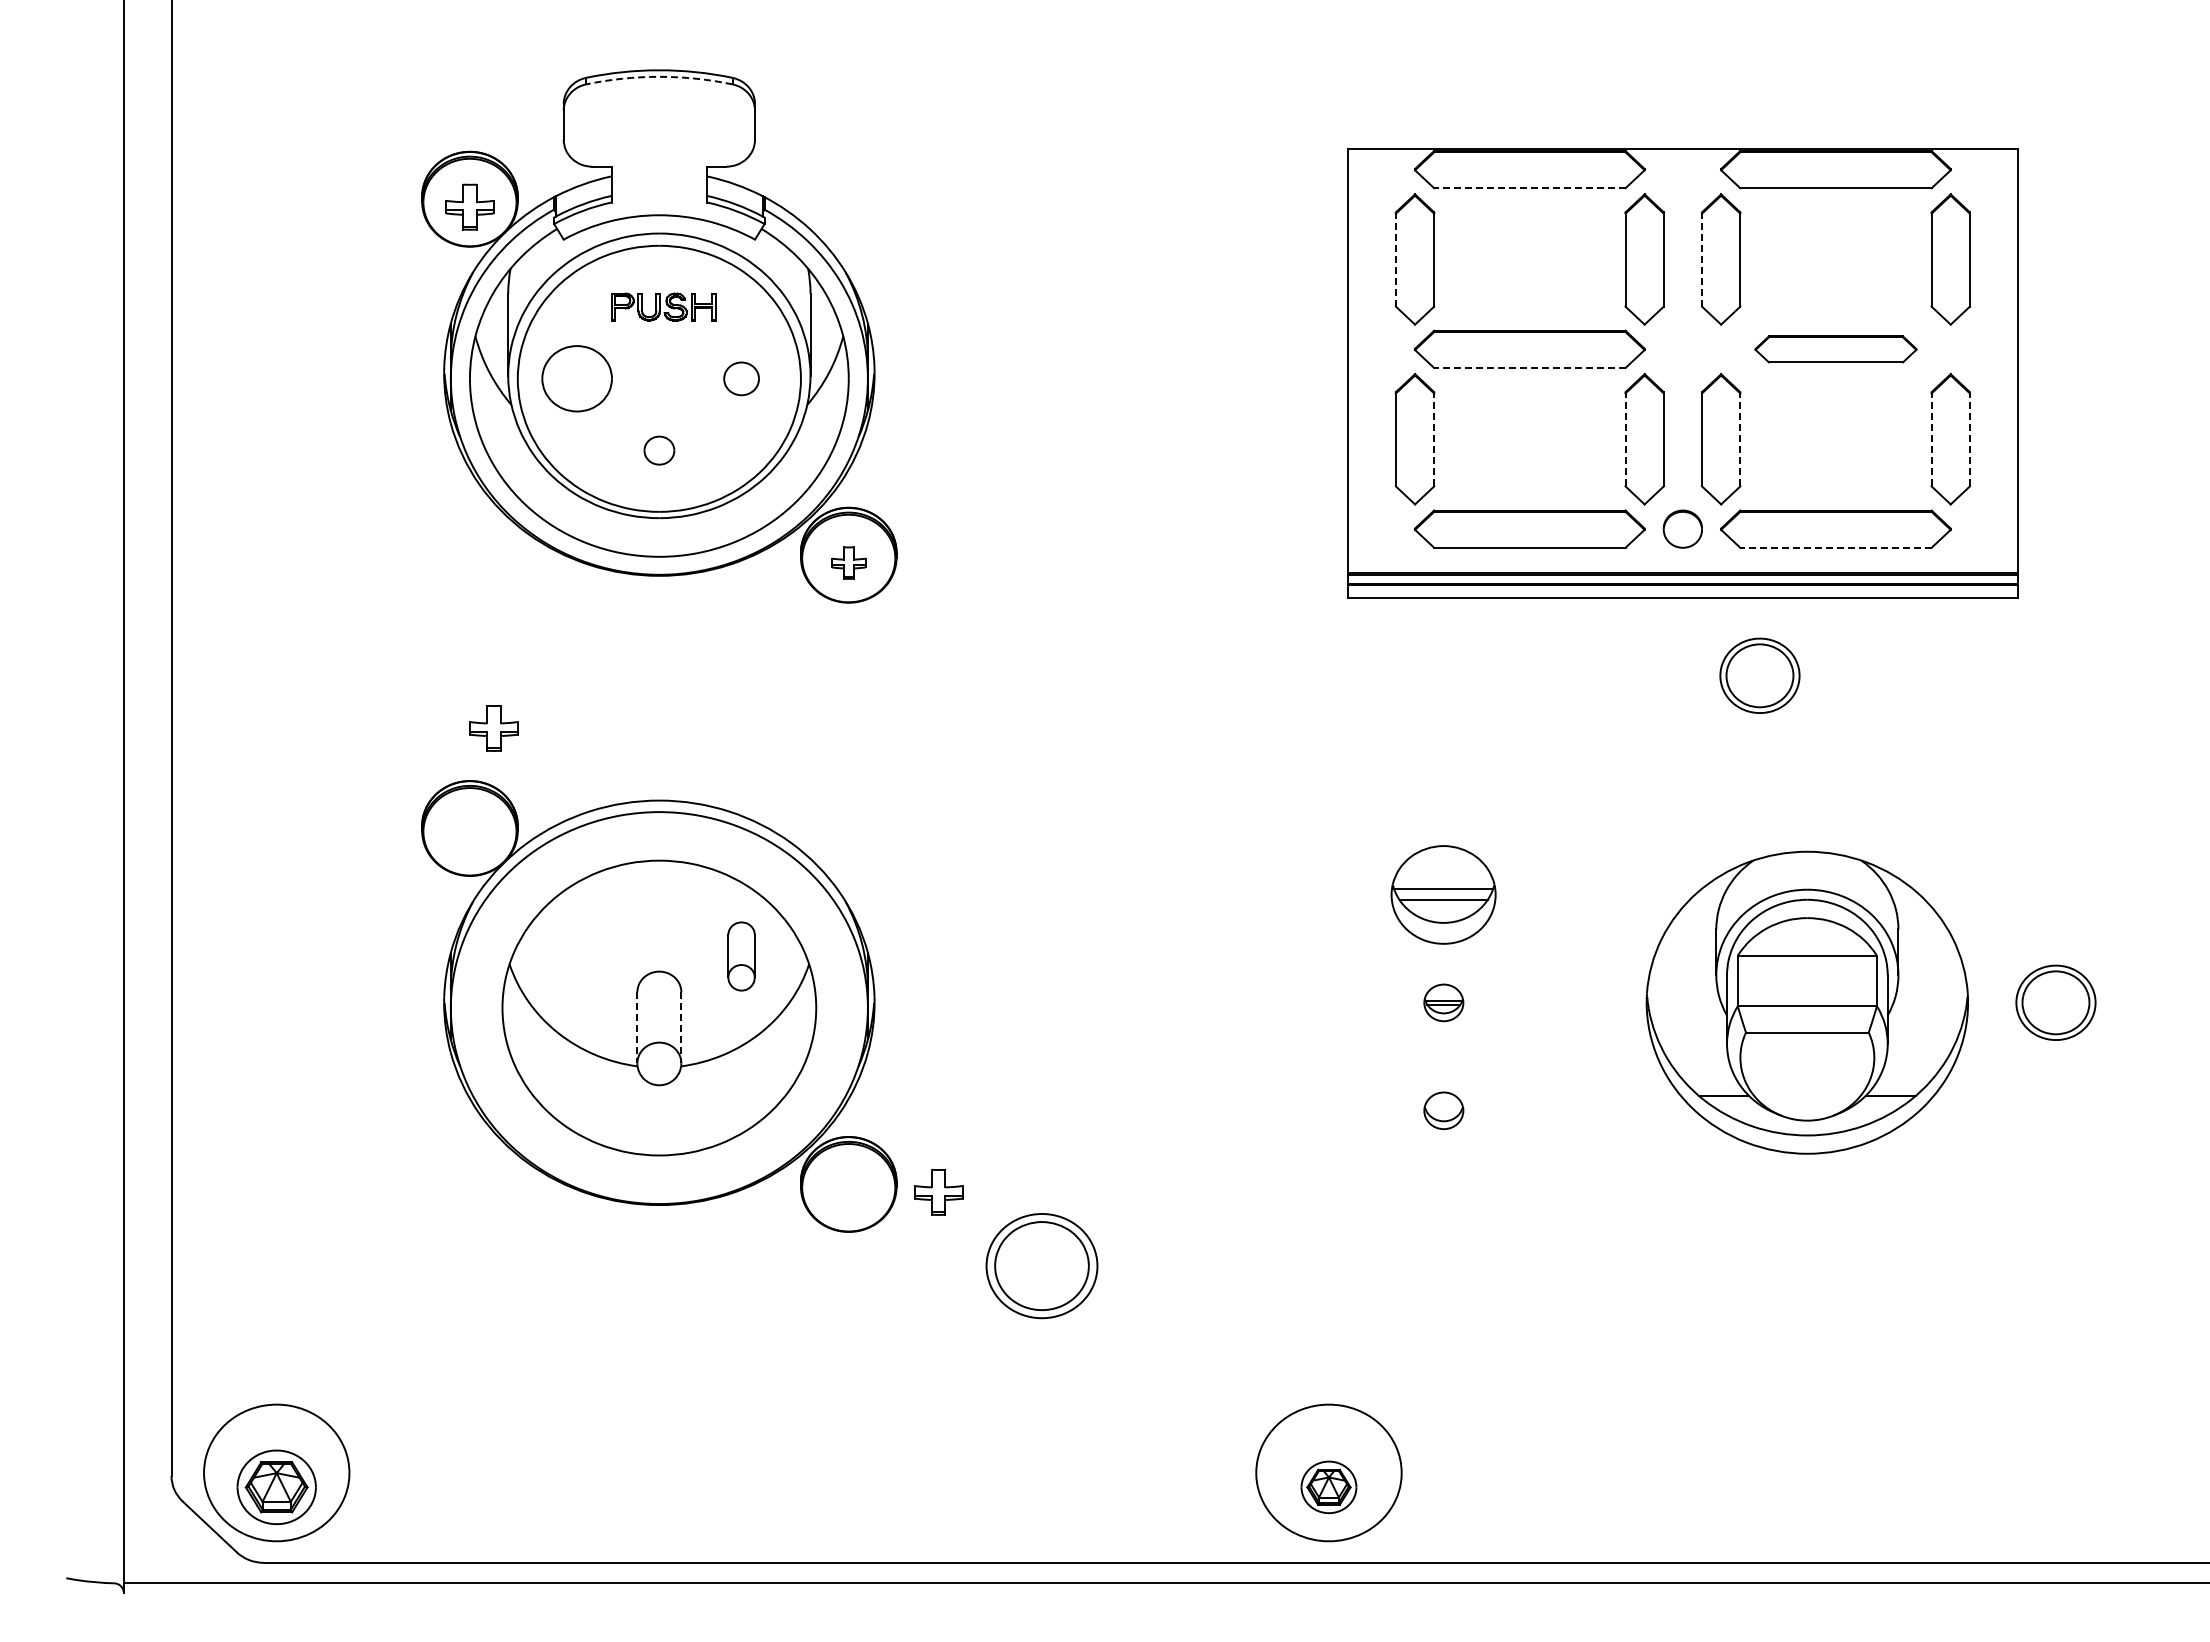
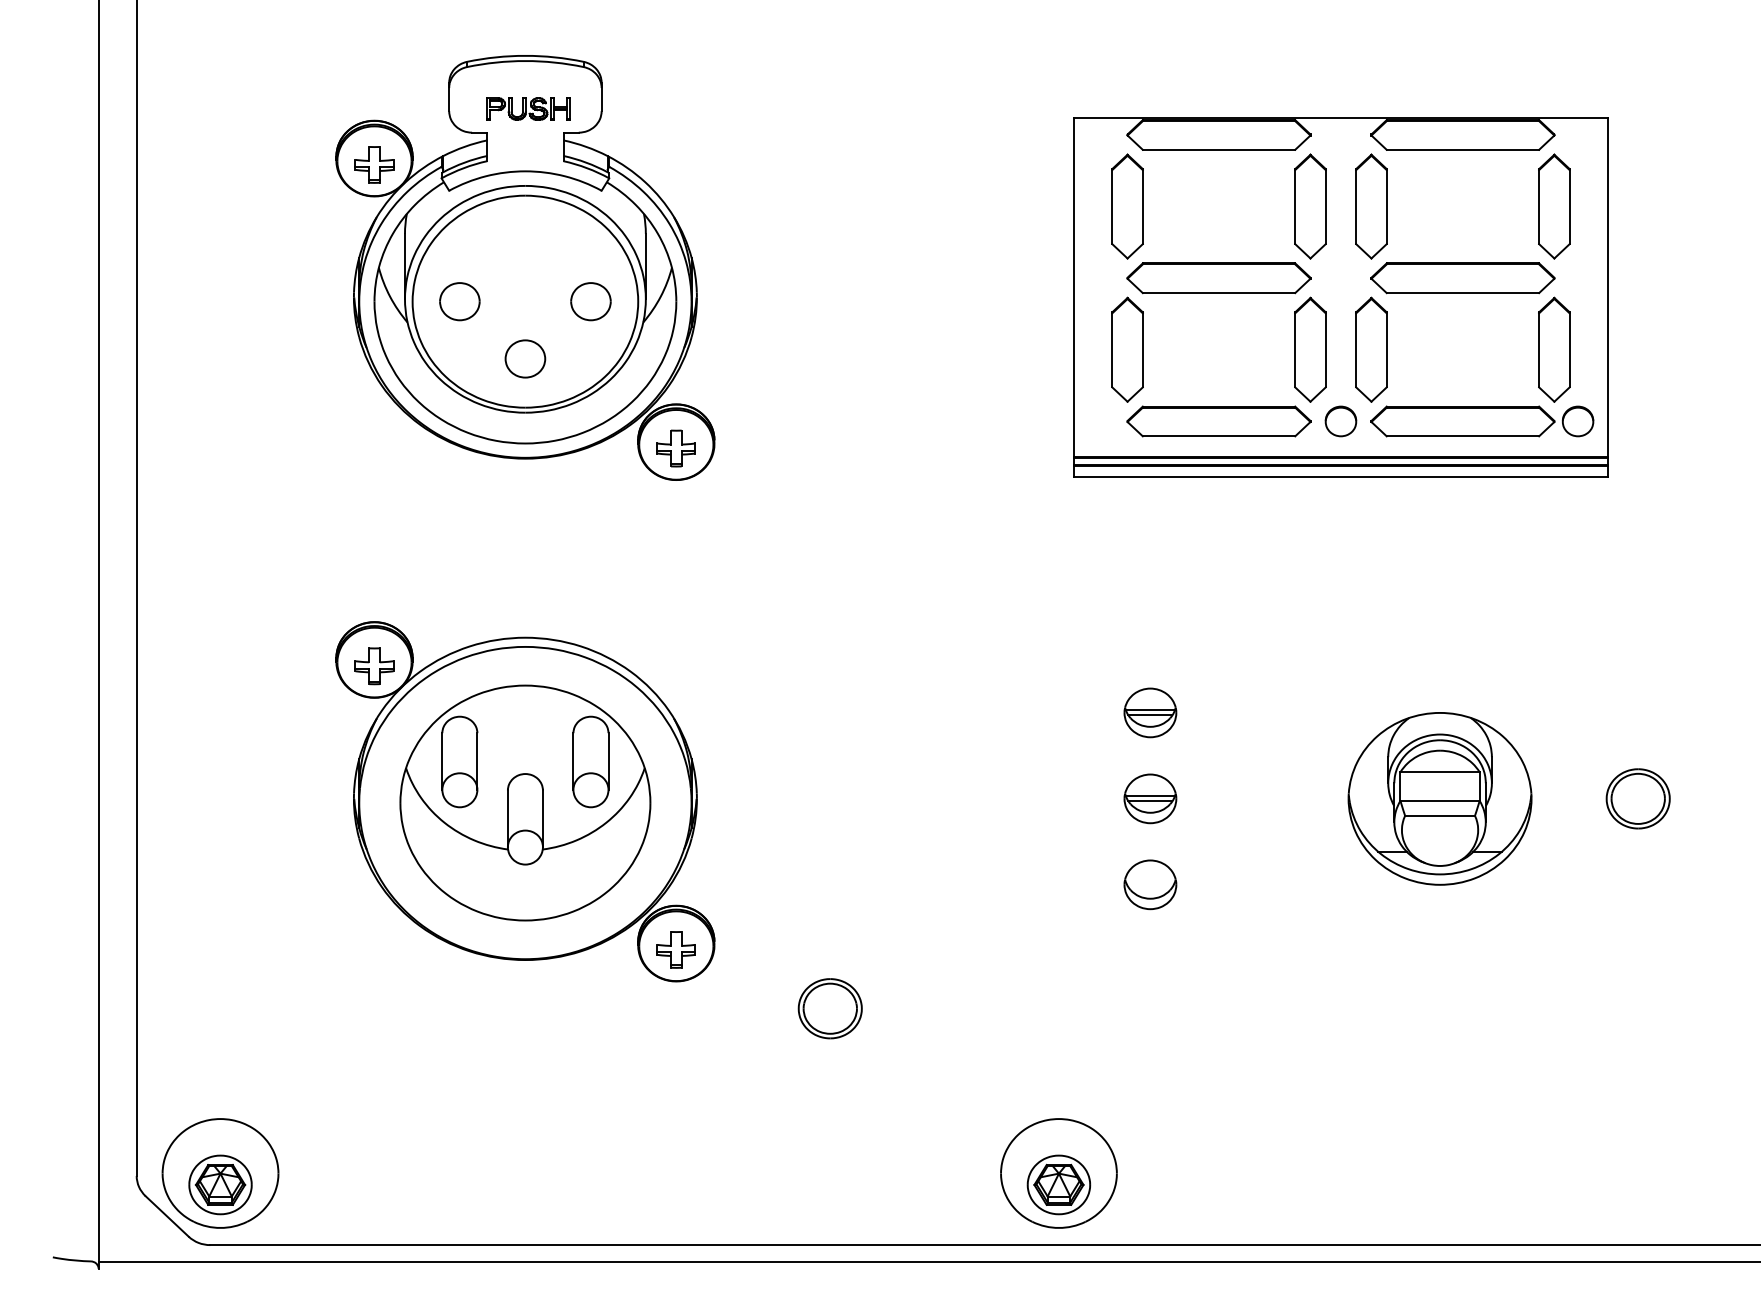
arc: (659, 76) -> (525, 60), dashed -> solid
line: (1529, 188) -> (1218, 150), dashed -> solid
line: (1395, 259) -> (1111, 206), dashed -> solid
line: (1702, 259) -> (1356, 206), dashed -> solid
part: (663, 306) -> (528, 108), moved
part: (1835, 349) -> (1462, 278), size x1.43
line: (1529, 368) -> (1218, 293), dashed -> solid
part: (576, 378) -> (459, 301), size x0.71
part: (741, 378) -> (590, 301), size x1.43
line: (1434, 438) -> (1143, 349), dashed -> solid
line: (1625, 438) -> (1295, 349), dashed -> solid
line: (1740, 438) -> (1386, 349), dashed -> solid
line: (1931, 438) -> (1539, 349), dashed -> solid
line: (1969, 438) -> (1569, 349), dashed -> solid
part: (659, 450) -> (525, 358), size x1.67
part: (1980, 528) -> (1578, 420), added
line: (1835, 547) -> (1462, 436), dashed -> solid
part: (848, 562) -> (676, 448), size x1.43
part: (1759, 675) -> (1402, 538), removed
part: (493, 728) -> (374, 666), moved
part: (1443, 894) -> (1150, 712), size x0.62
part: (576, 956) -> (459, 761), added
part: (741, 956) -> (590, 761), size x1.67
part: (1443, 1002) -> (1150, 798), size x1.67
part: (1806, 1002) -> (1439, 798), size x0.71
line: (637, 1028) -> (507, 819), dashed -> solid
line: (681, 1028) -> (543, 819), dashed -> solid
part: (1443, 1110) -> (1150, 884), size x1.67
part: (938, 1192) -> (676, 950), moved
part: (1041, 1266) -> (829, 1008), size x0.71
part: (1328, 1487) -> (1058, 1185), size x1.43

